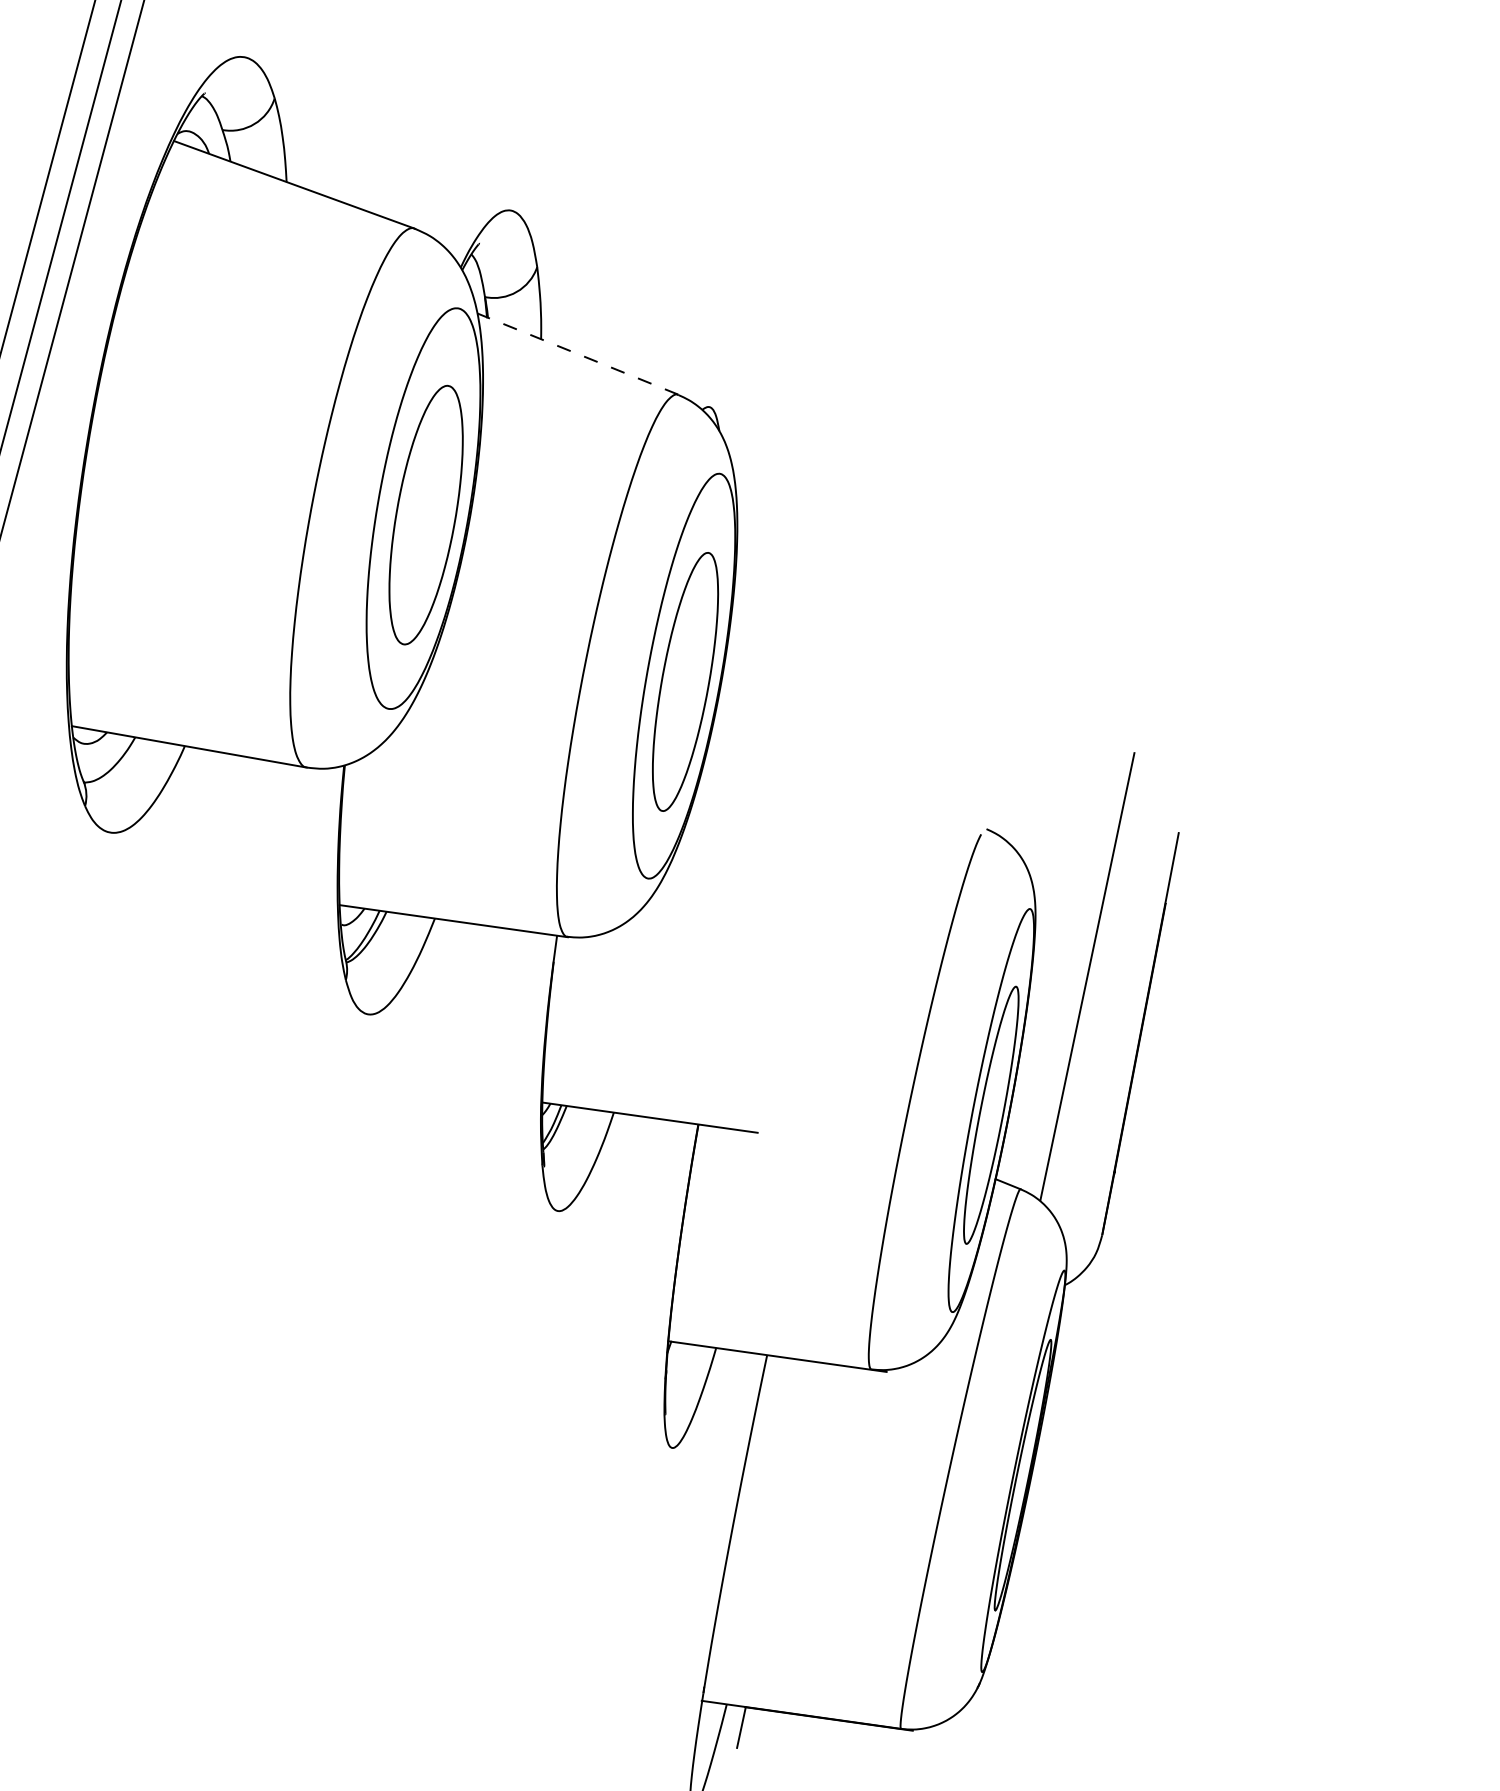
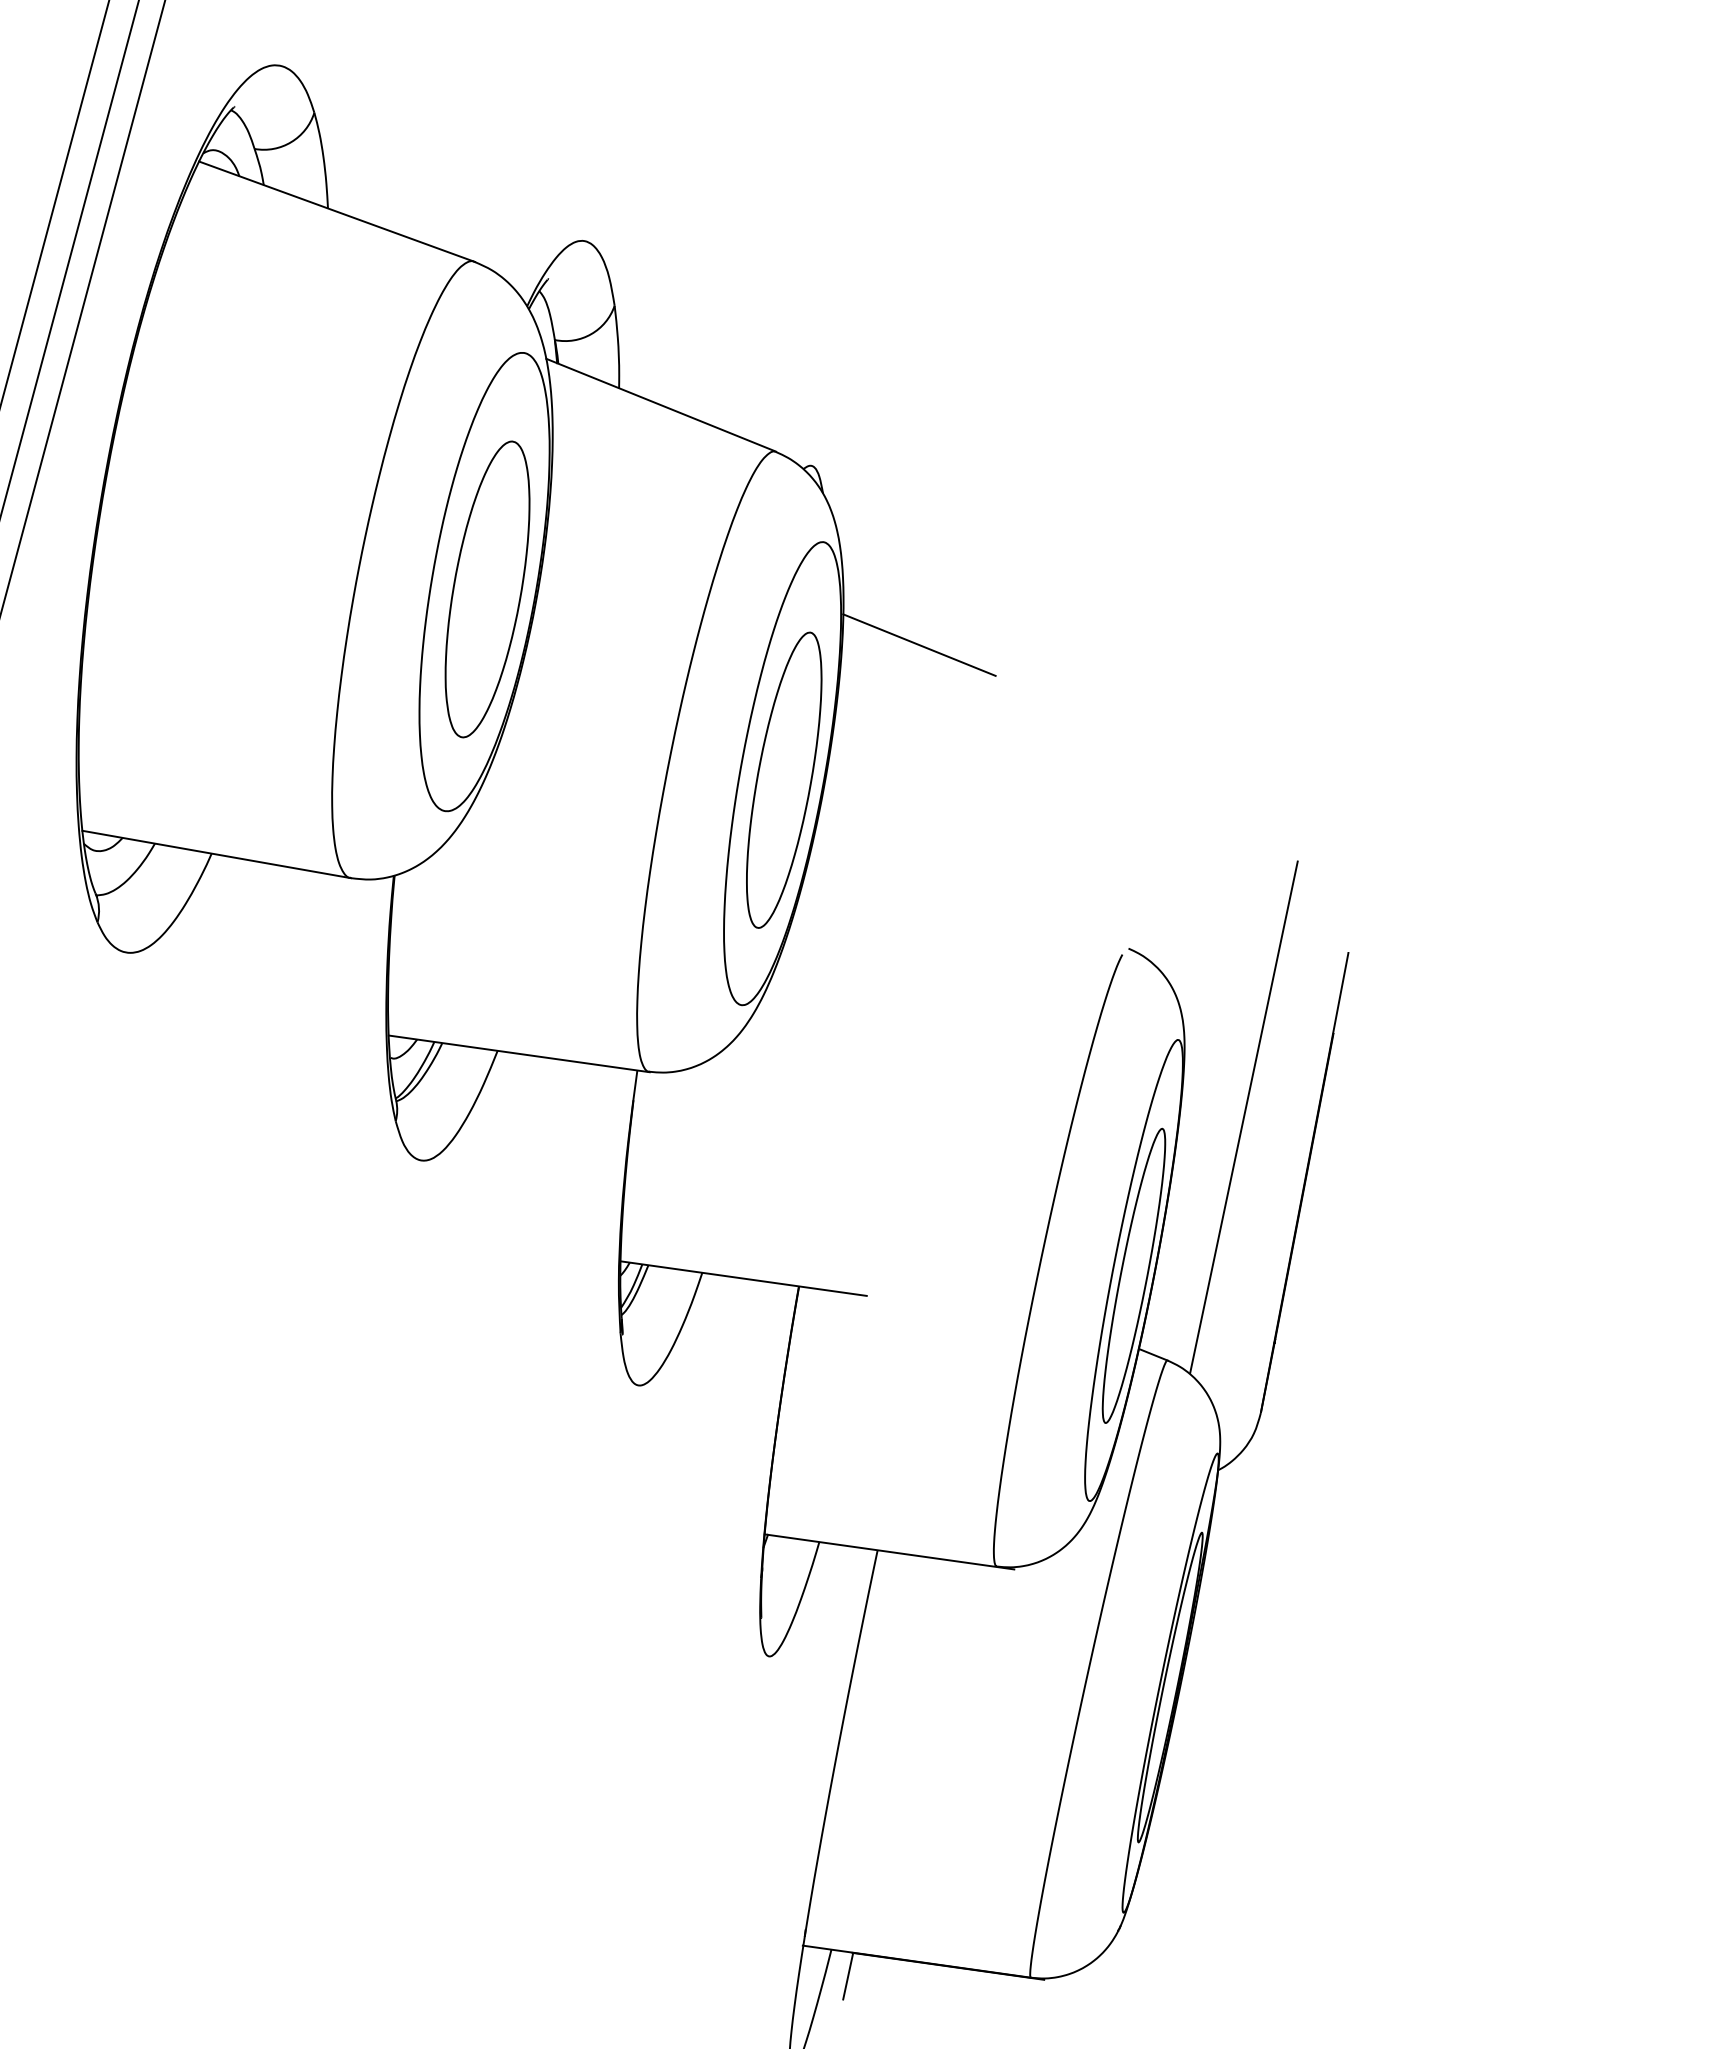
line: (578, 354) -> (661, 405), dashed -> solid
line: (803, 563) -> (919, 644), added

